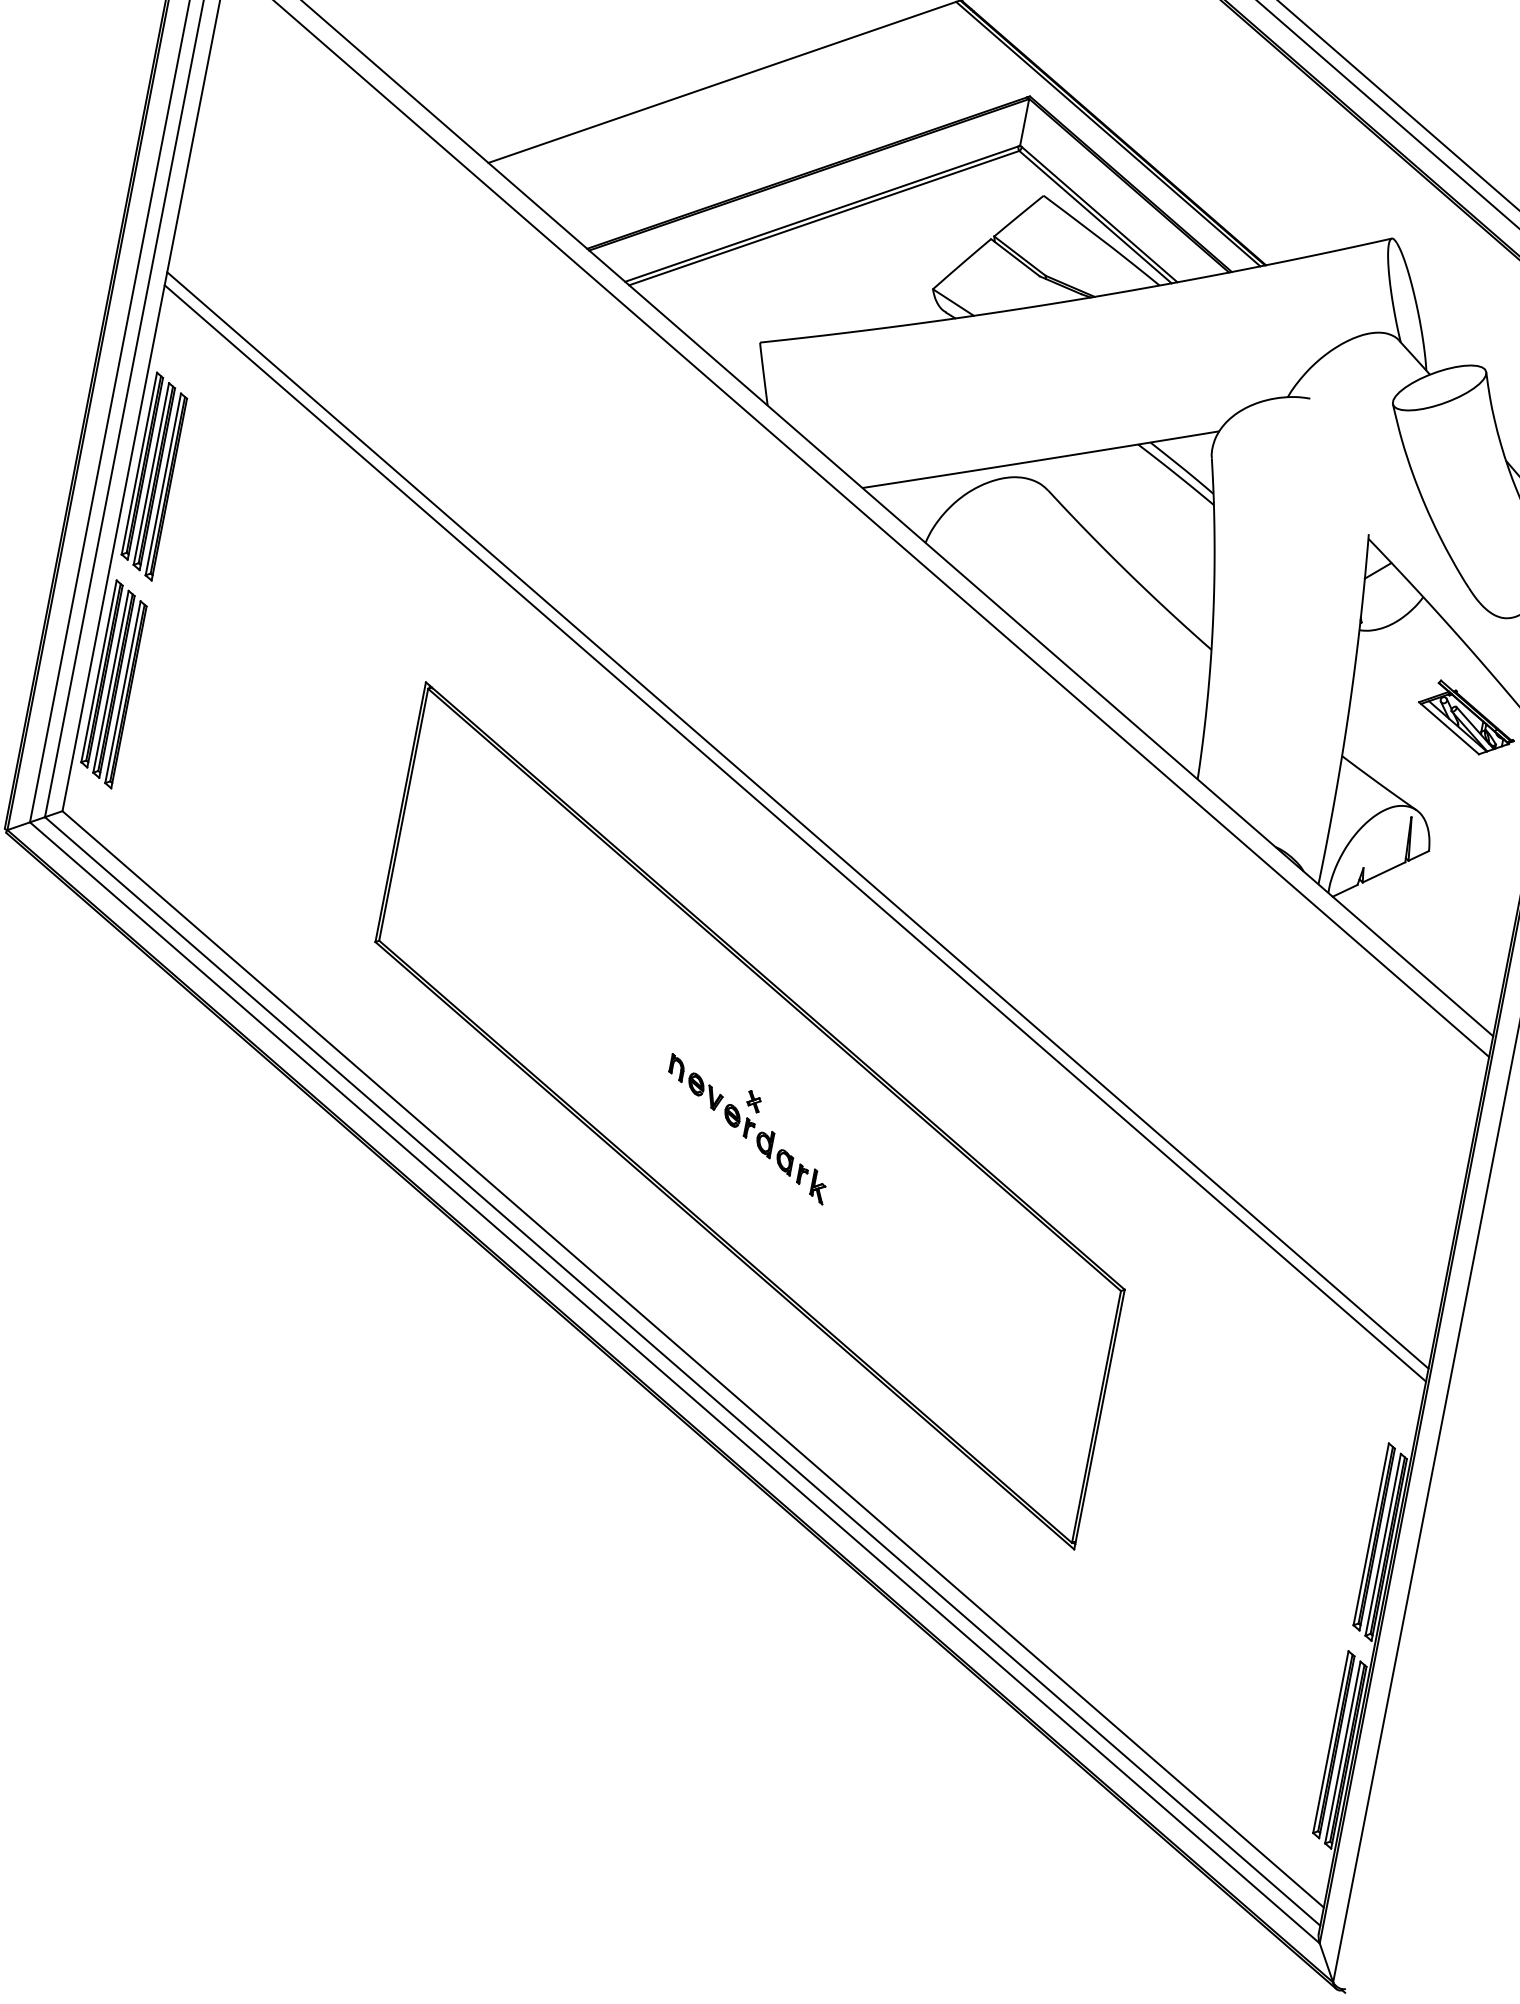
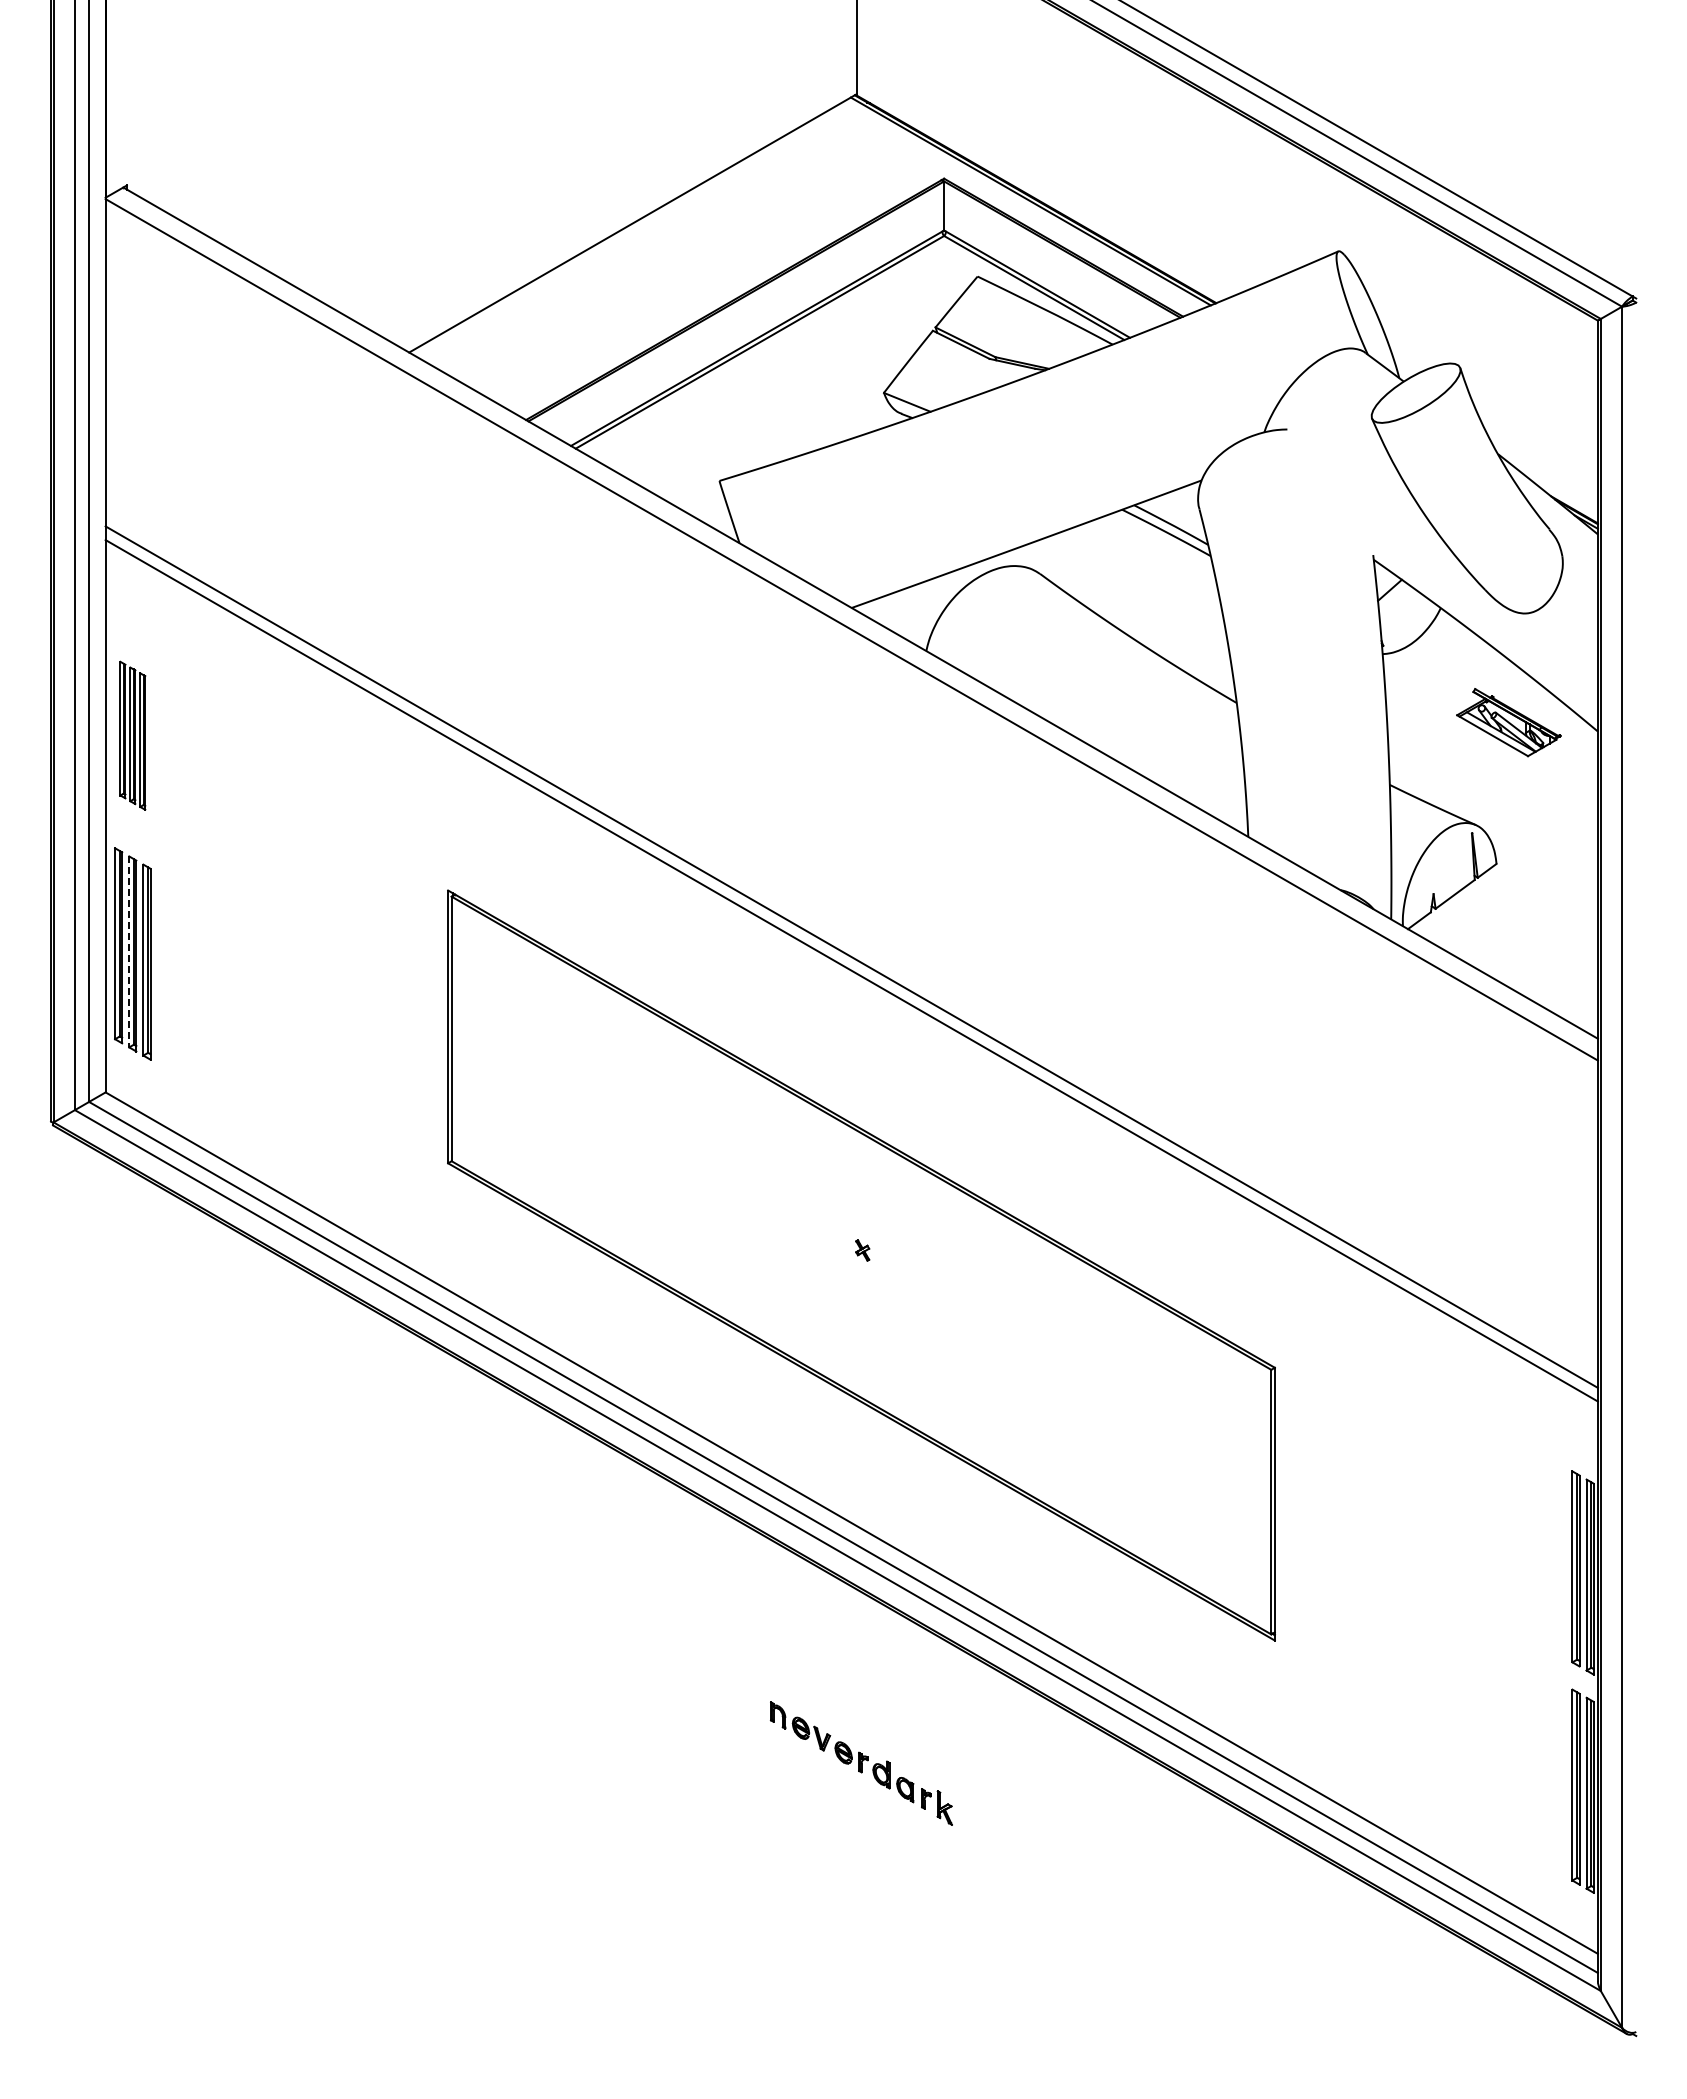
part: (154, 476) -> (132, 735), size x0.7
line: (111, 682) -> (129, 952), solid -> dashed
part: (746, 1128) -> (860, 1763), moved

